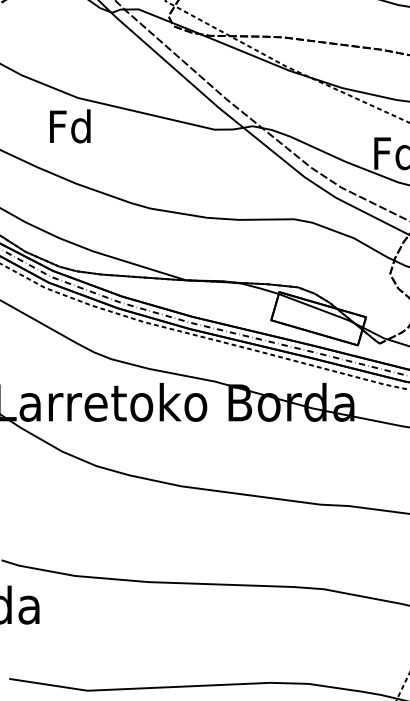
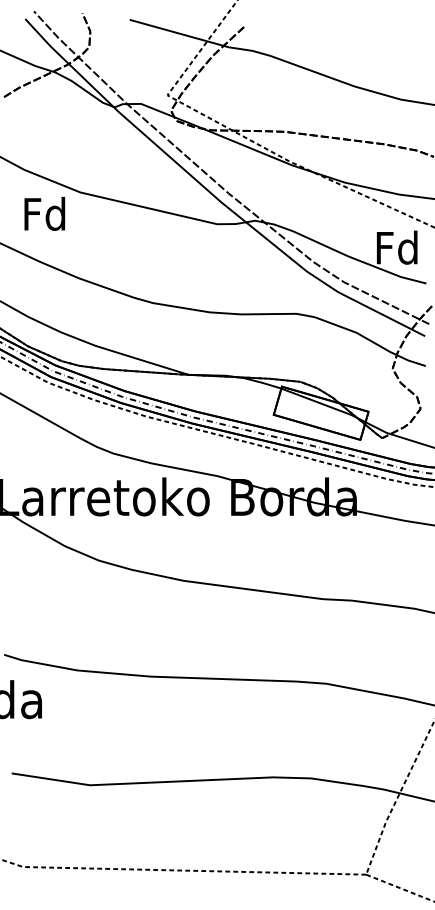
text: (69, 125) -> (44, 213), moved

